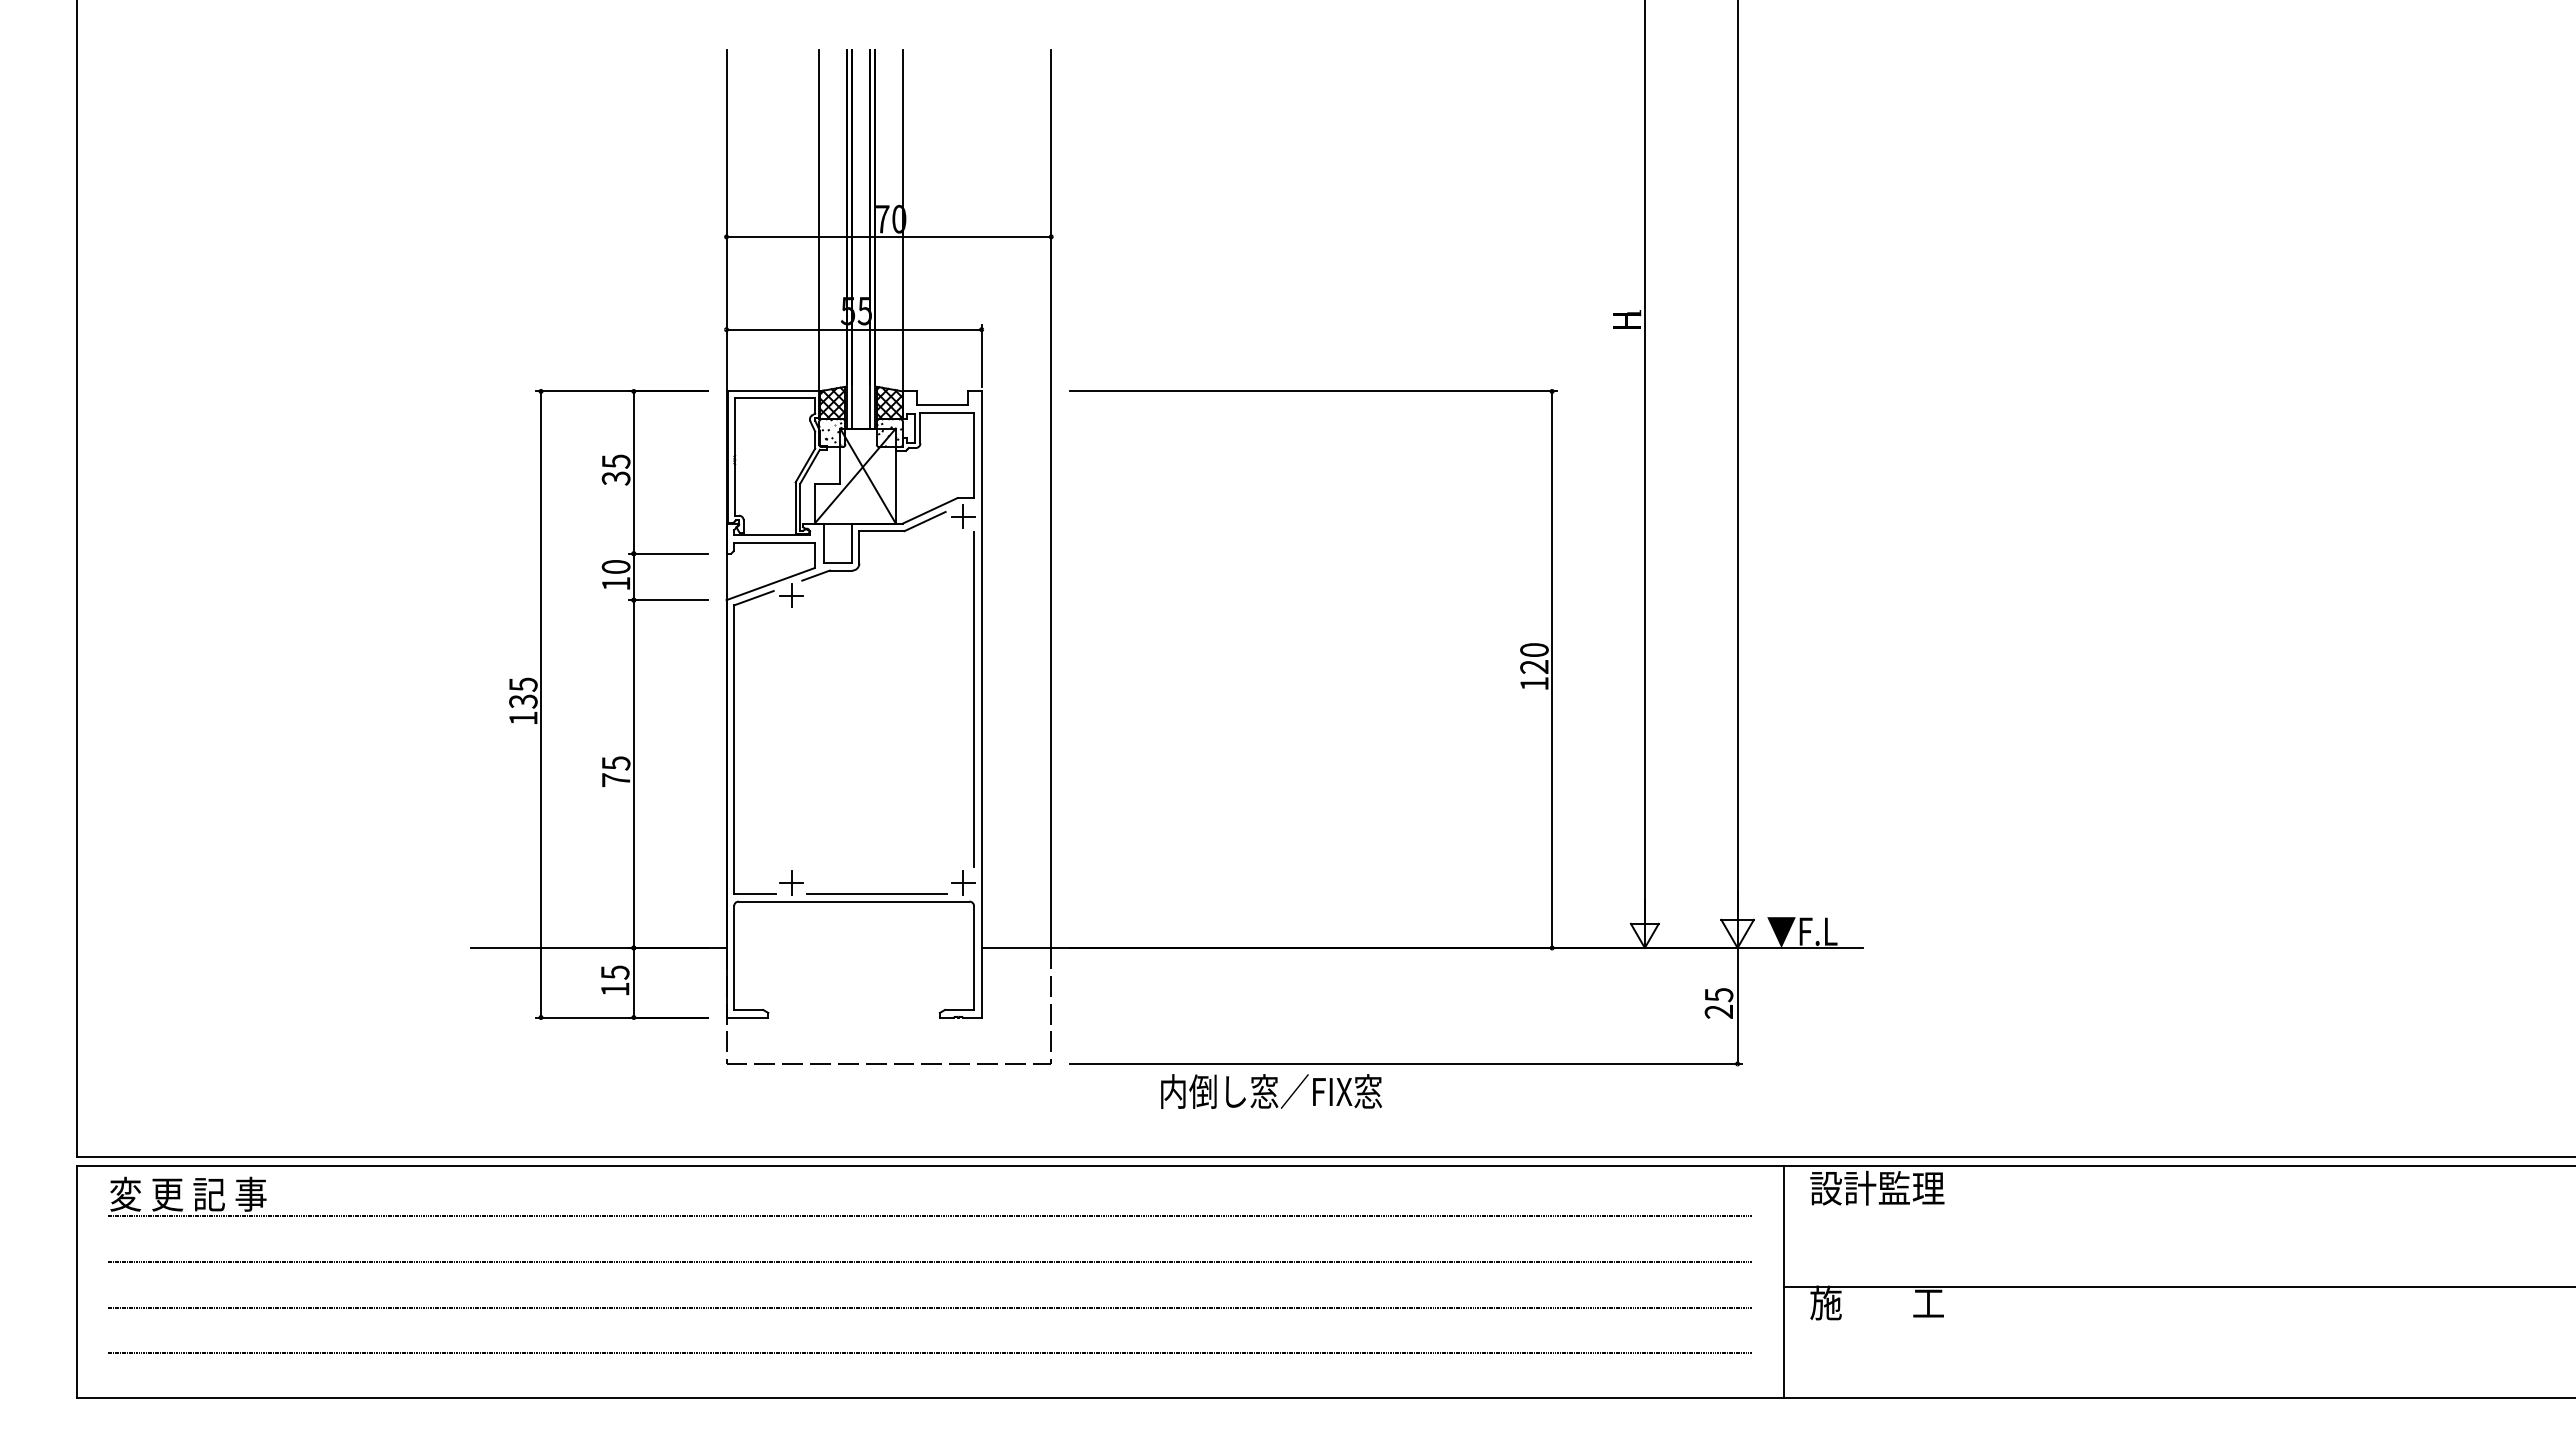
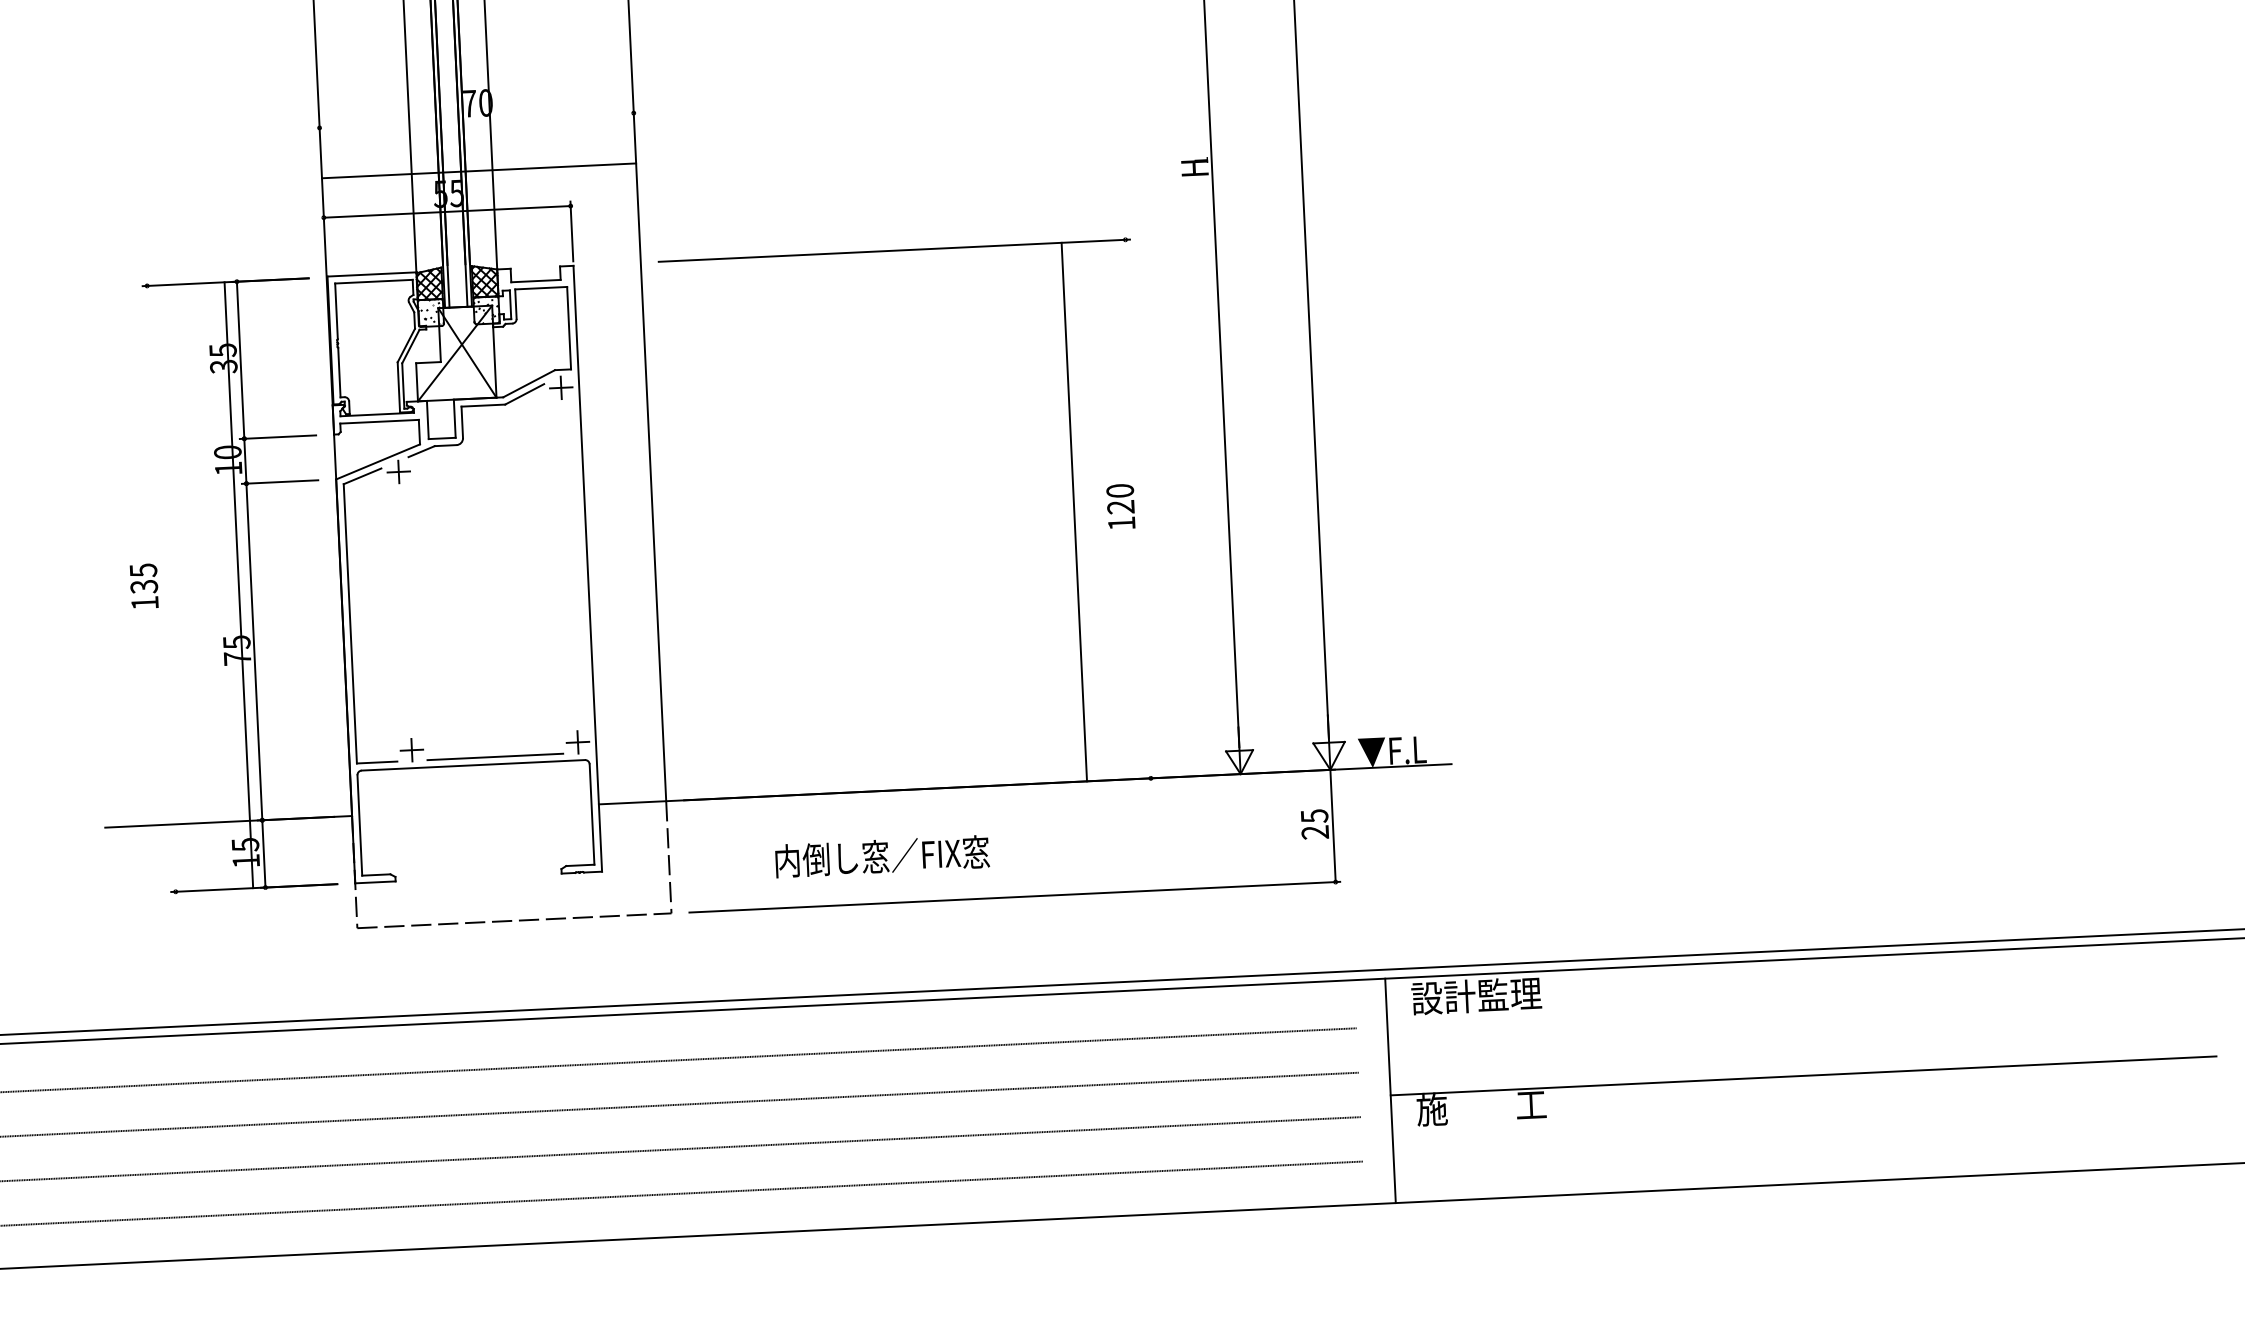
line: (888, 236) -> (478, 170), moved
line: (1552, 669) -> (1074, 511), moved
line: (974, 699) -> (580, 564), removed
line: (541, 704) -> (239, 585), moved
text: (1271, 1091) -> (882, 856), moved

